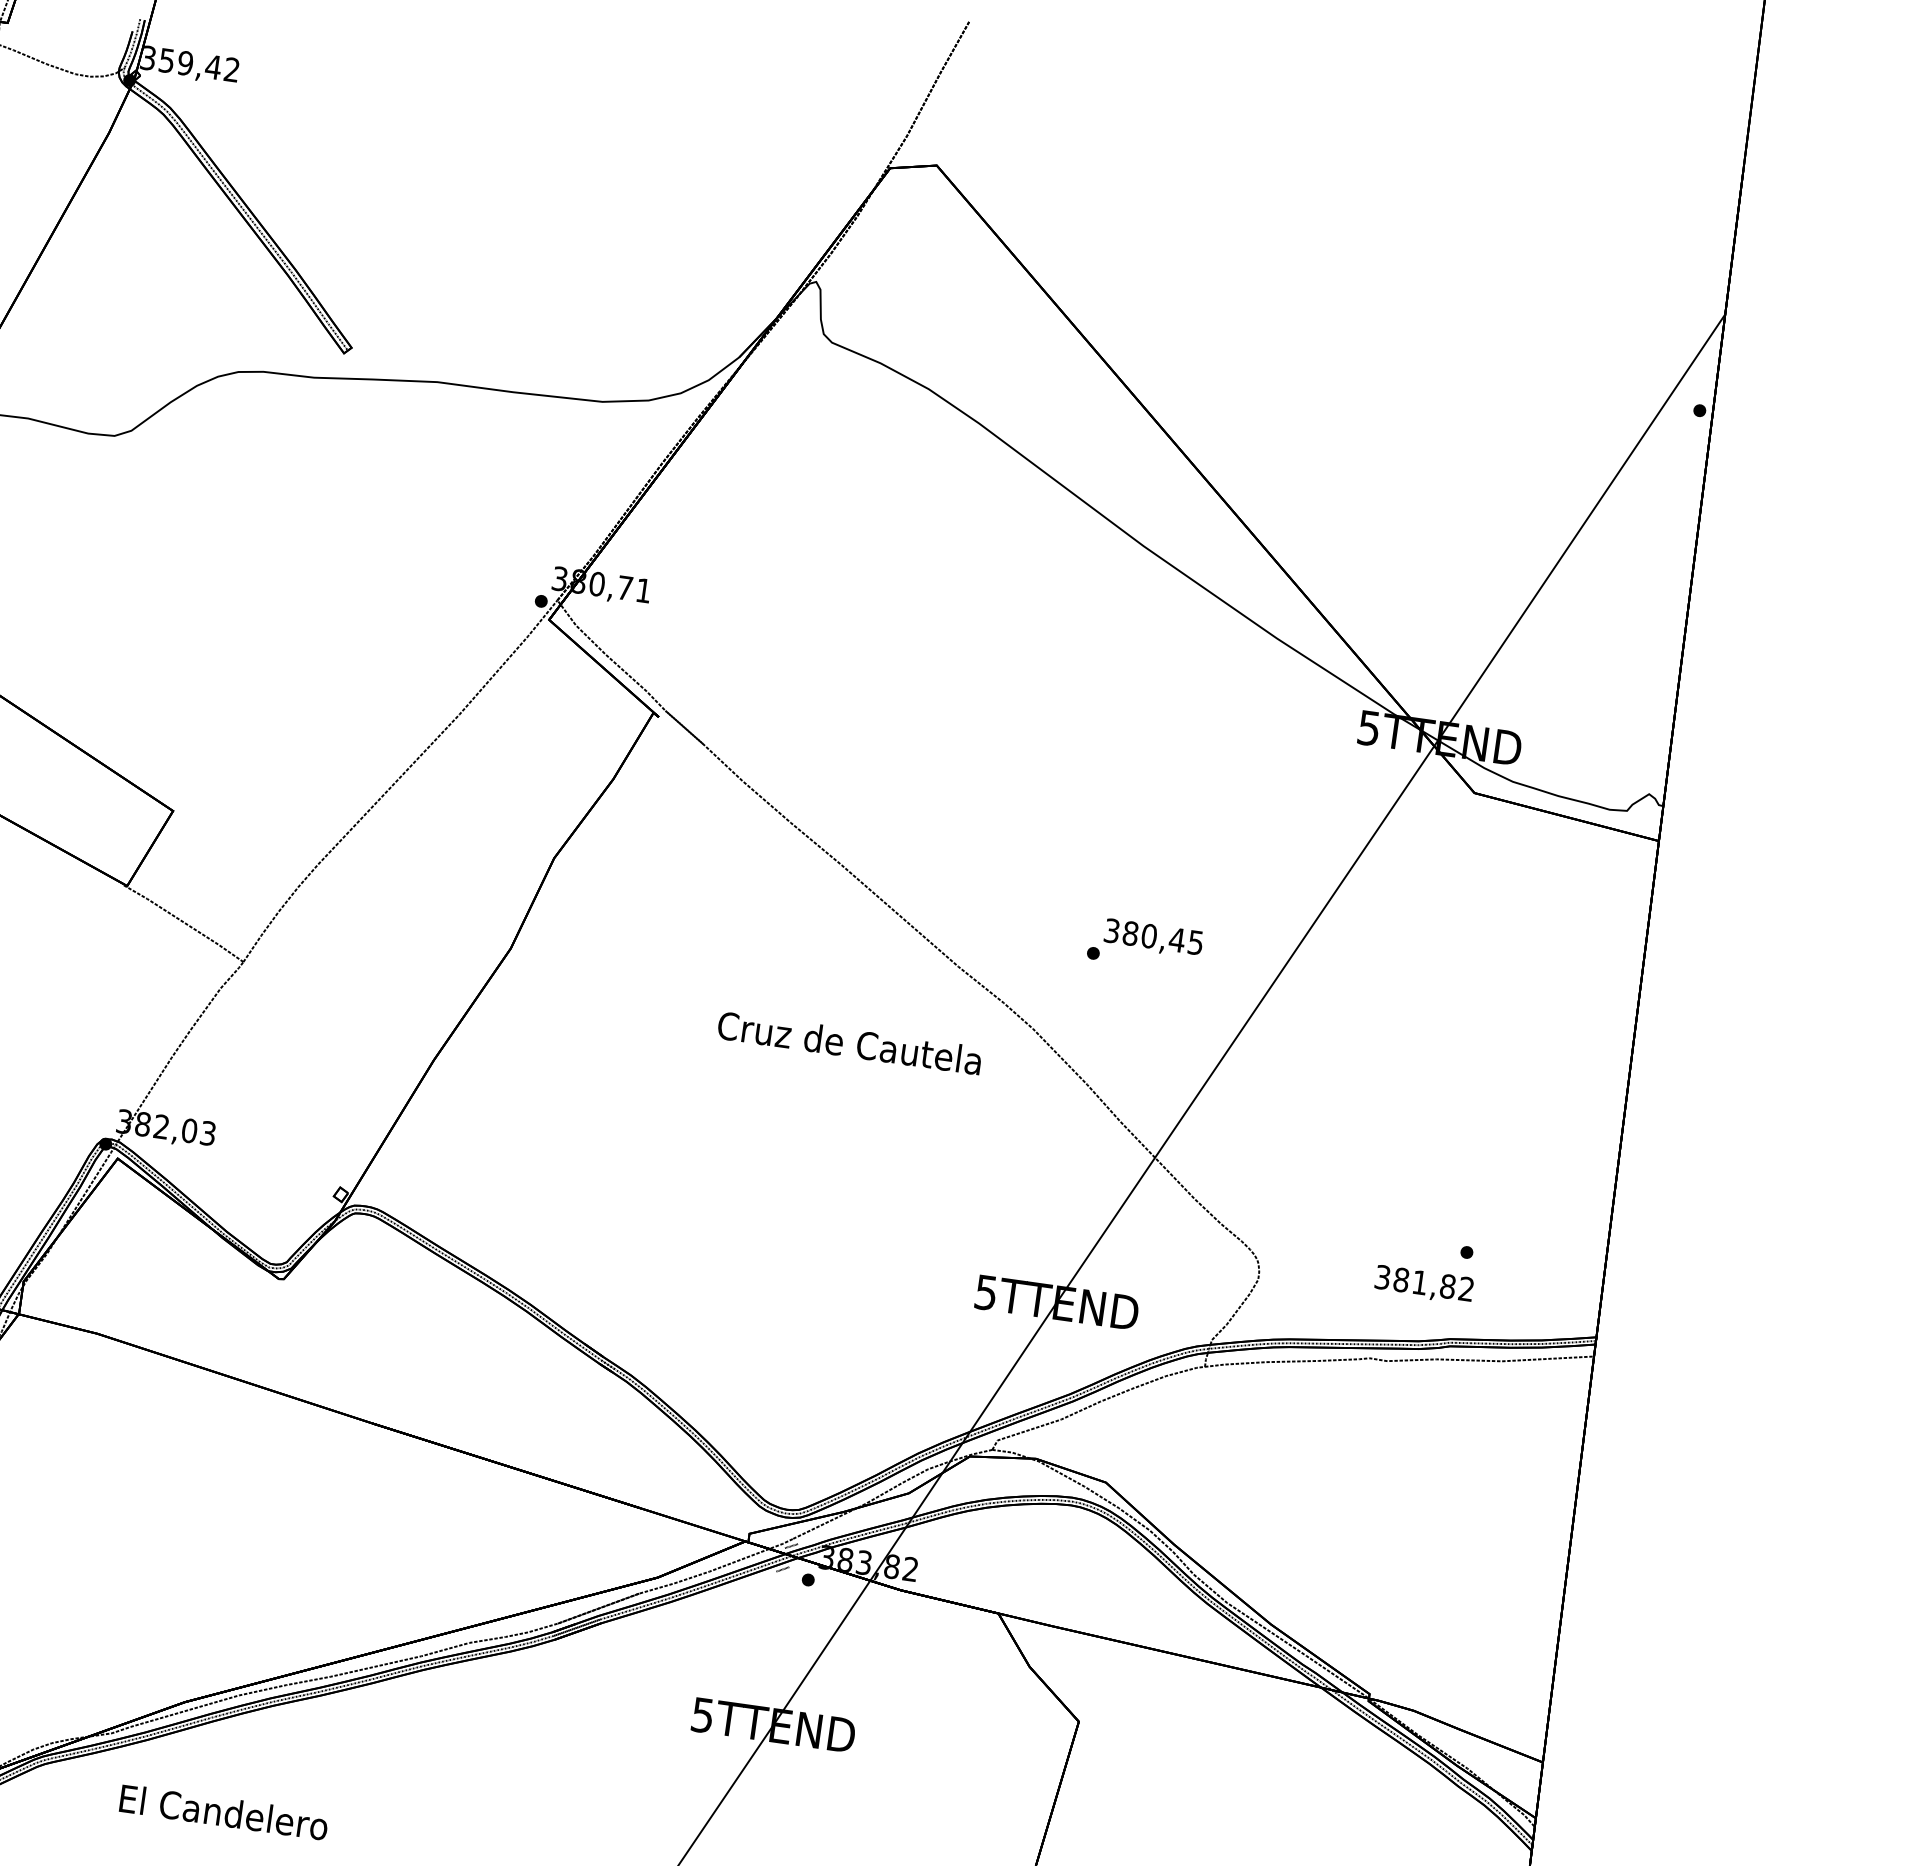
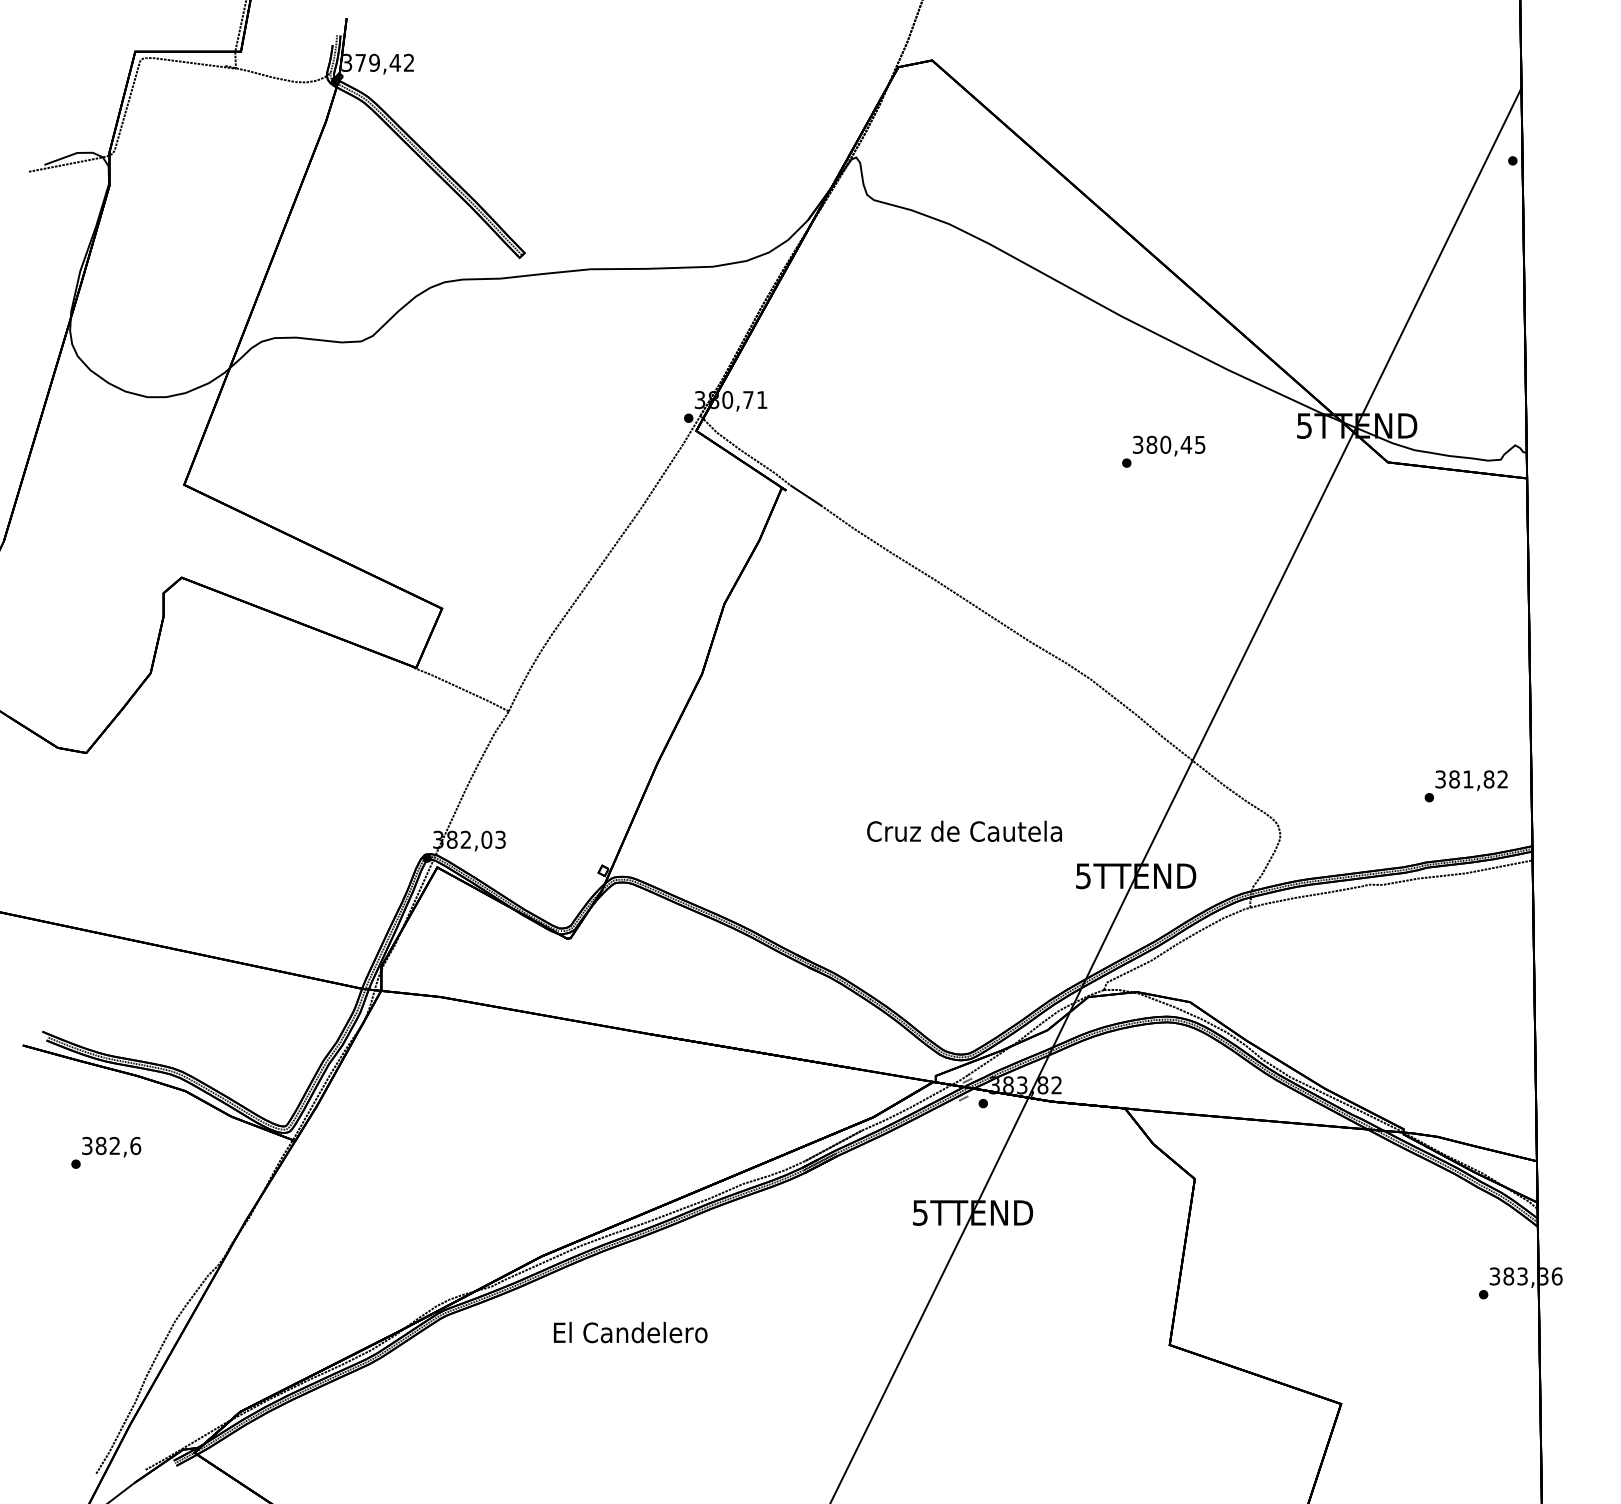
text: (166, 60) -> (360, 62), 359,42 -> 379,42
text: (1145, 944) -> (1163, 451), moved
text: (849, 1041) -> (964, 830), moved
text: (1424, 1284) -> (1471, 780), moved
text: (223, 1812) -> (630, 1332), moved

